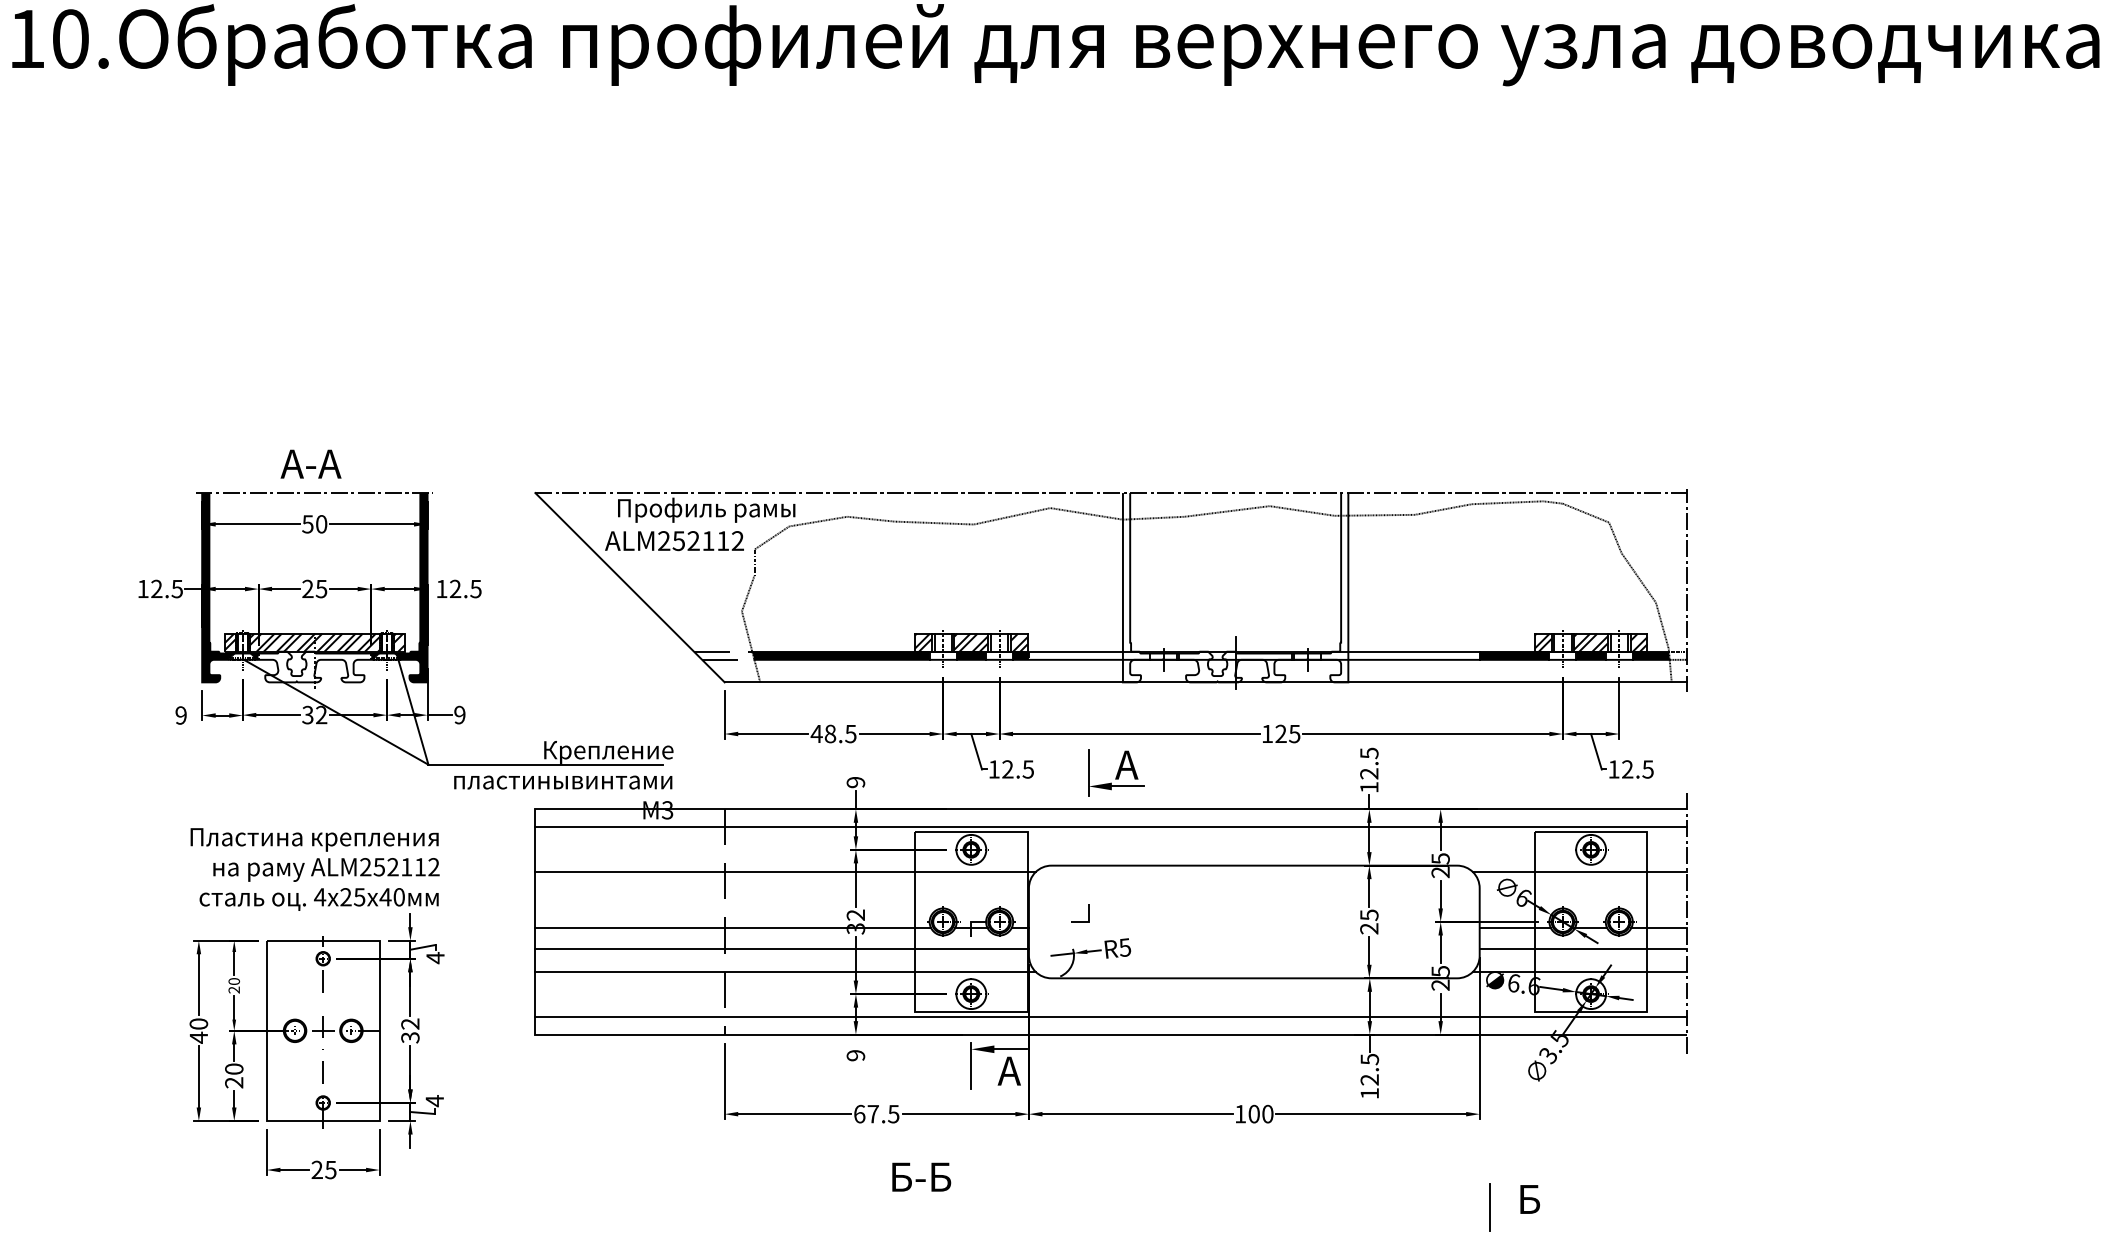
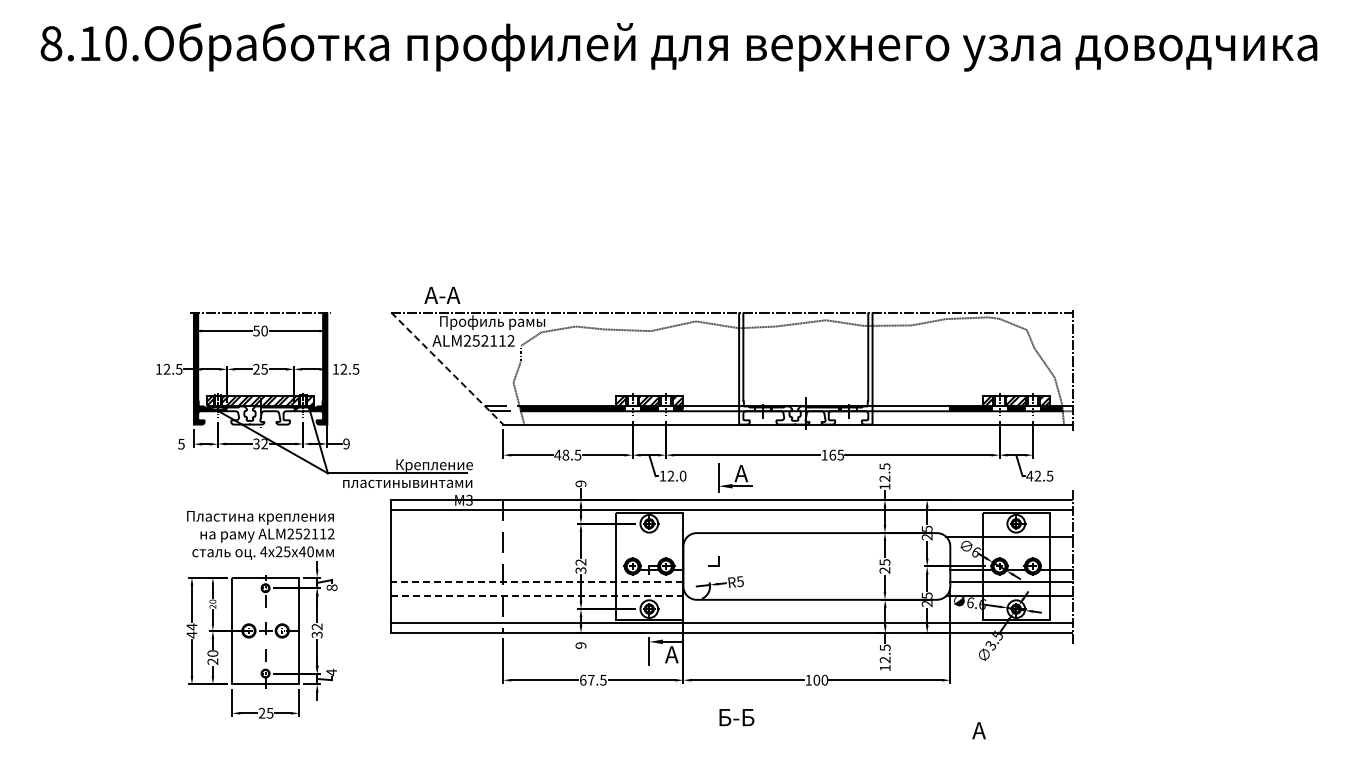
text: (311, 462) -> (442, 294), moved
line: (630, 587) -> (447, 368), solid -> dashed
text: (181, 714) -> (181, 443), 9 -> 5
text: (1280, 732) -> (832, 454), 125 -> 165
text: (1027, 768) -> (682, 475), 12.5 -> 12.0
text: (1613, 768) -> (1029, 475), 12.5 -> 42.5
line: (785, 873) -> (539, 537), removed
line: (733, 928) -> (508, 570), removed
line: (780, 949) -> (536, 582), solid -> dashed
text: (434, 957) -> (331, 587), 4 -> 8
line: (785, 971) -> (539, 595), solid -> dashed
text: (198, 1023) -> (191, 626), 40 -> 44
text: (920, 1177) -> (736, 717), moved
text: (1527, 1199) -> (978, 730), Б -> А
line: (1490, 1207) -> (956, 735), removed

